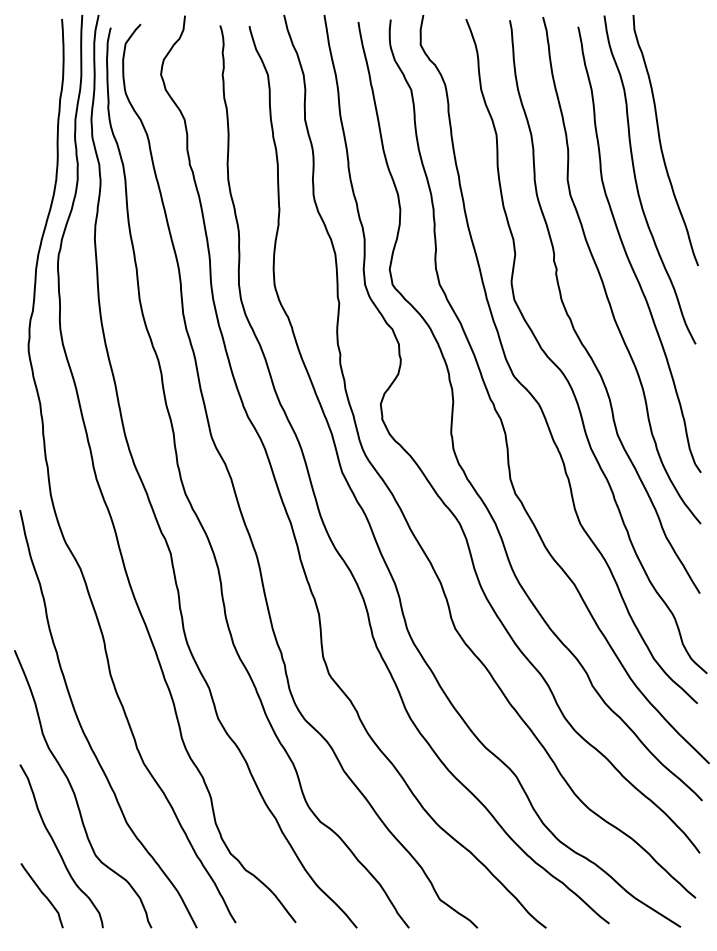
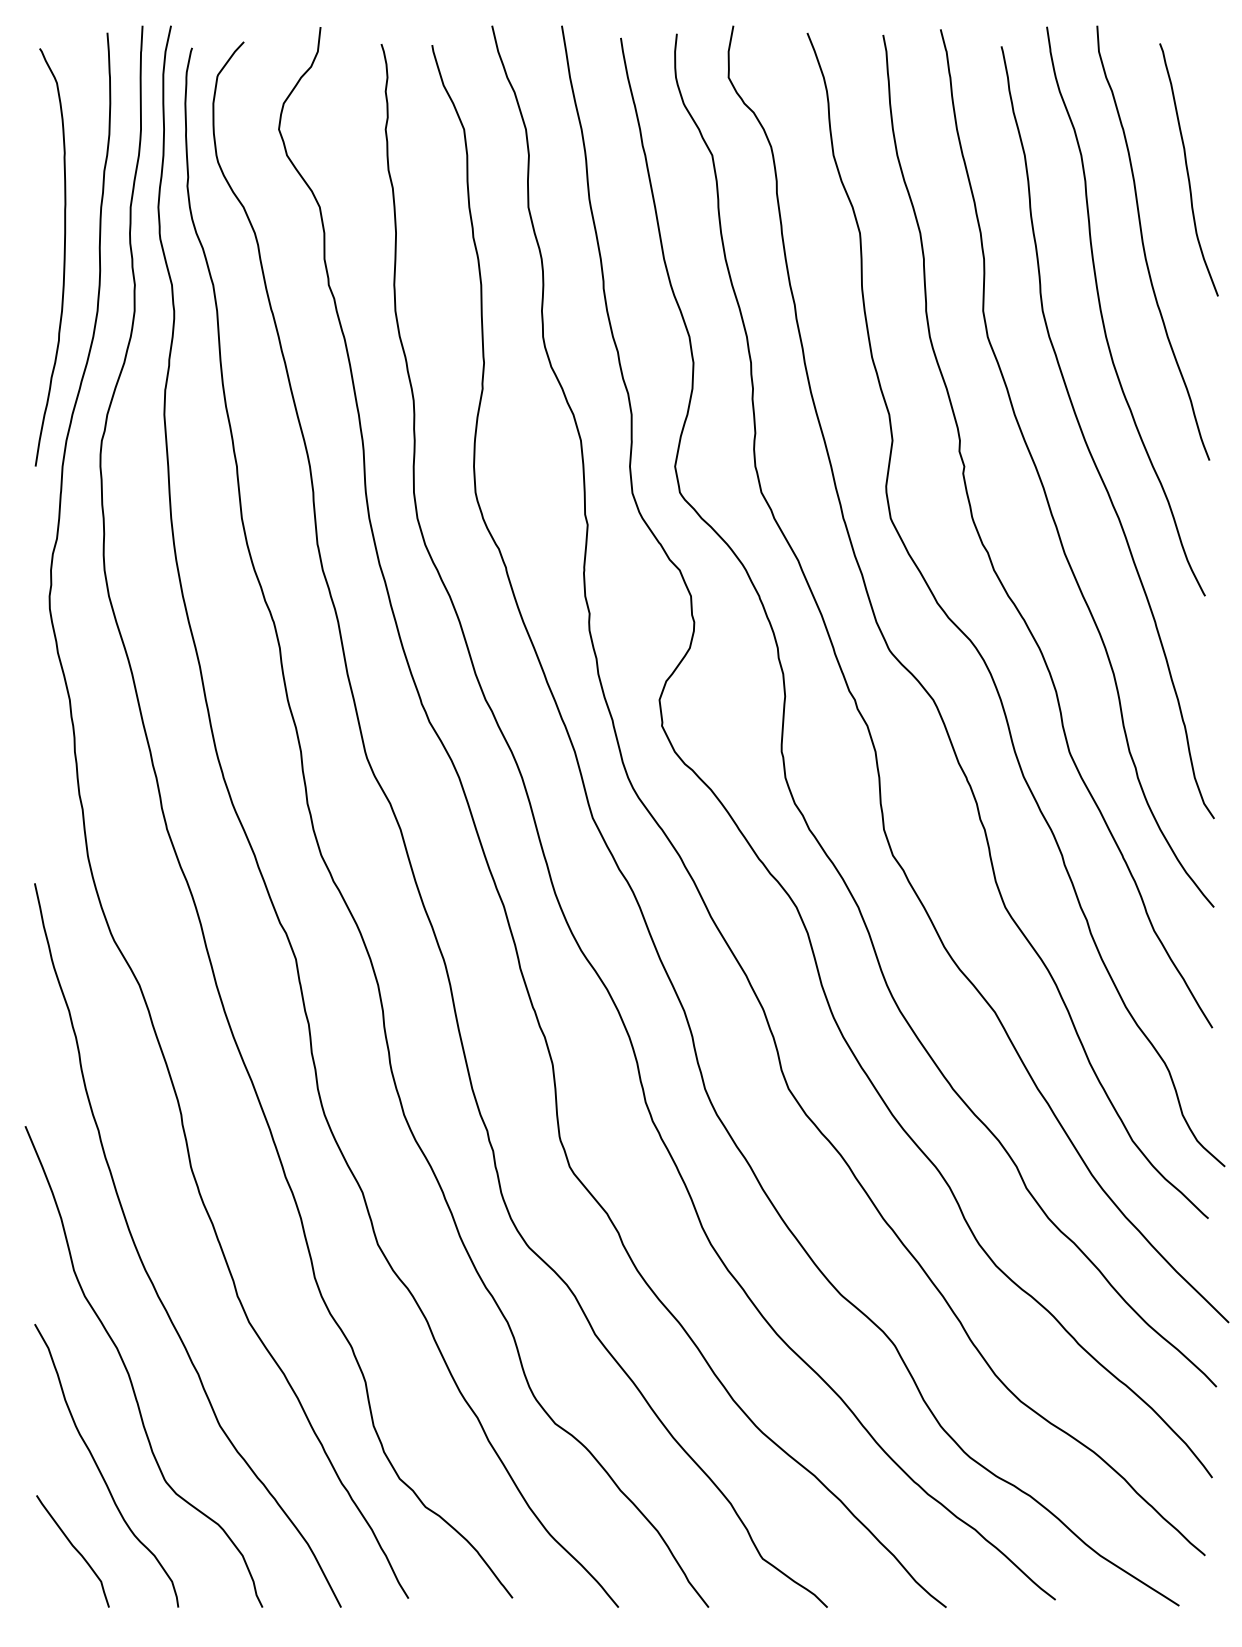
curve: (686, 98) -> (1189, 170), added
curve: (36, 148) -> (63, 257), added

